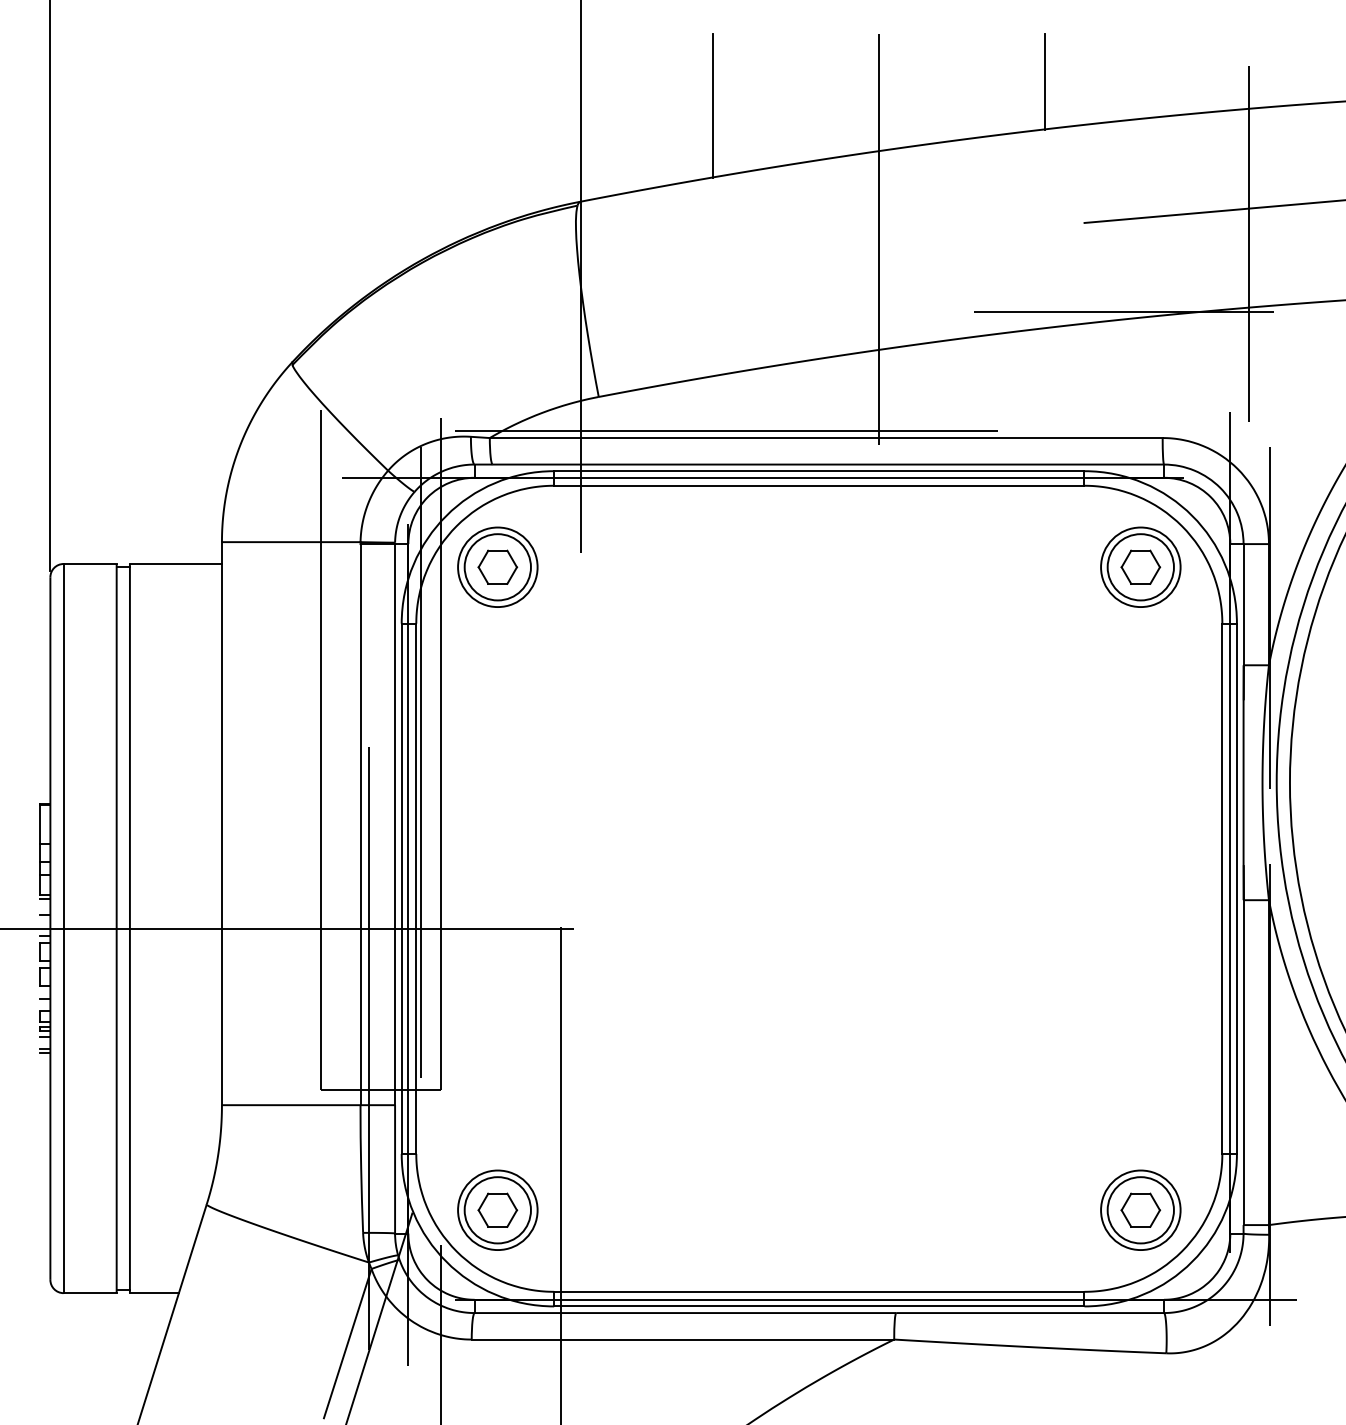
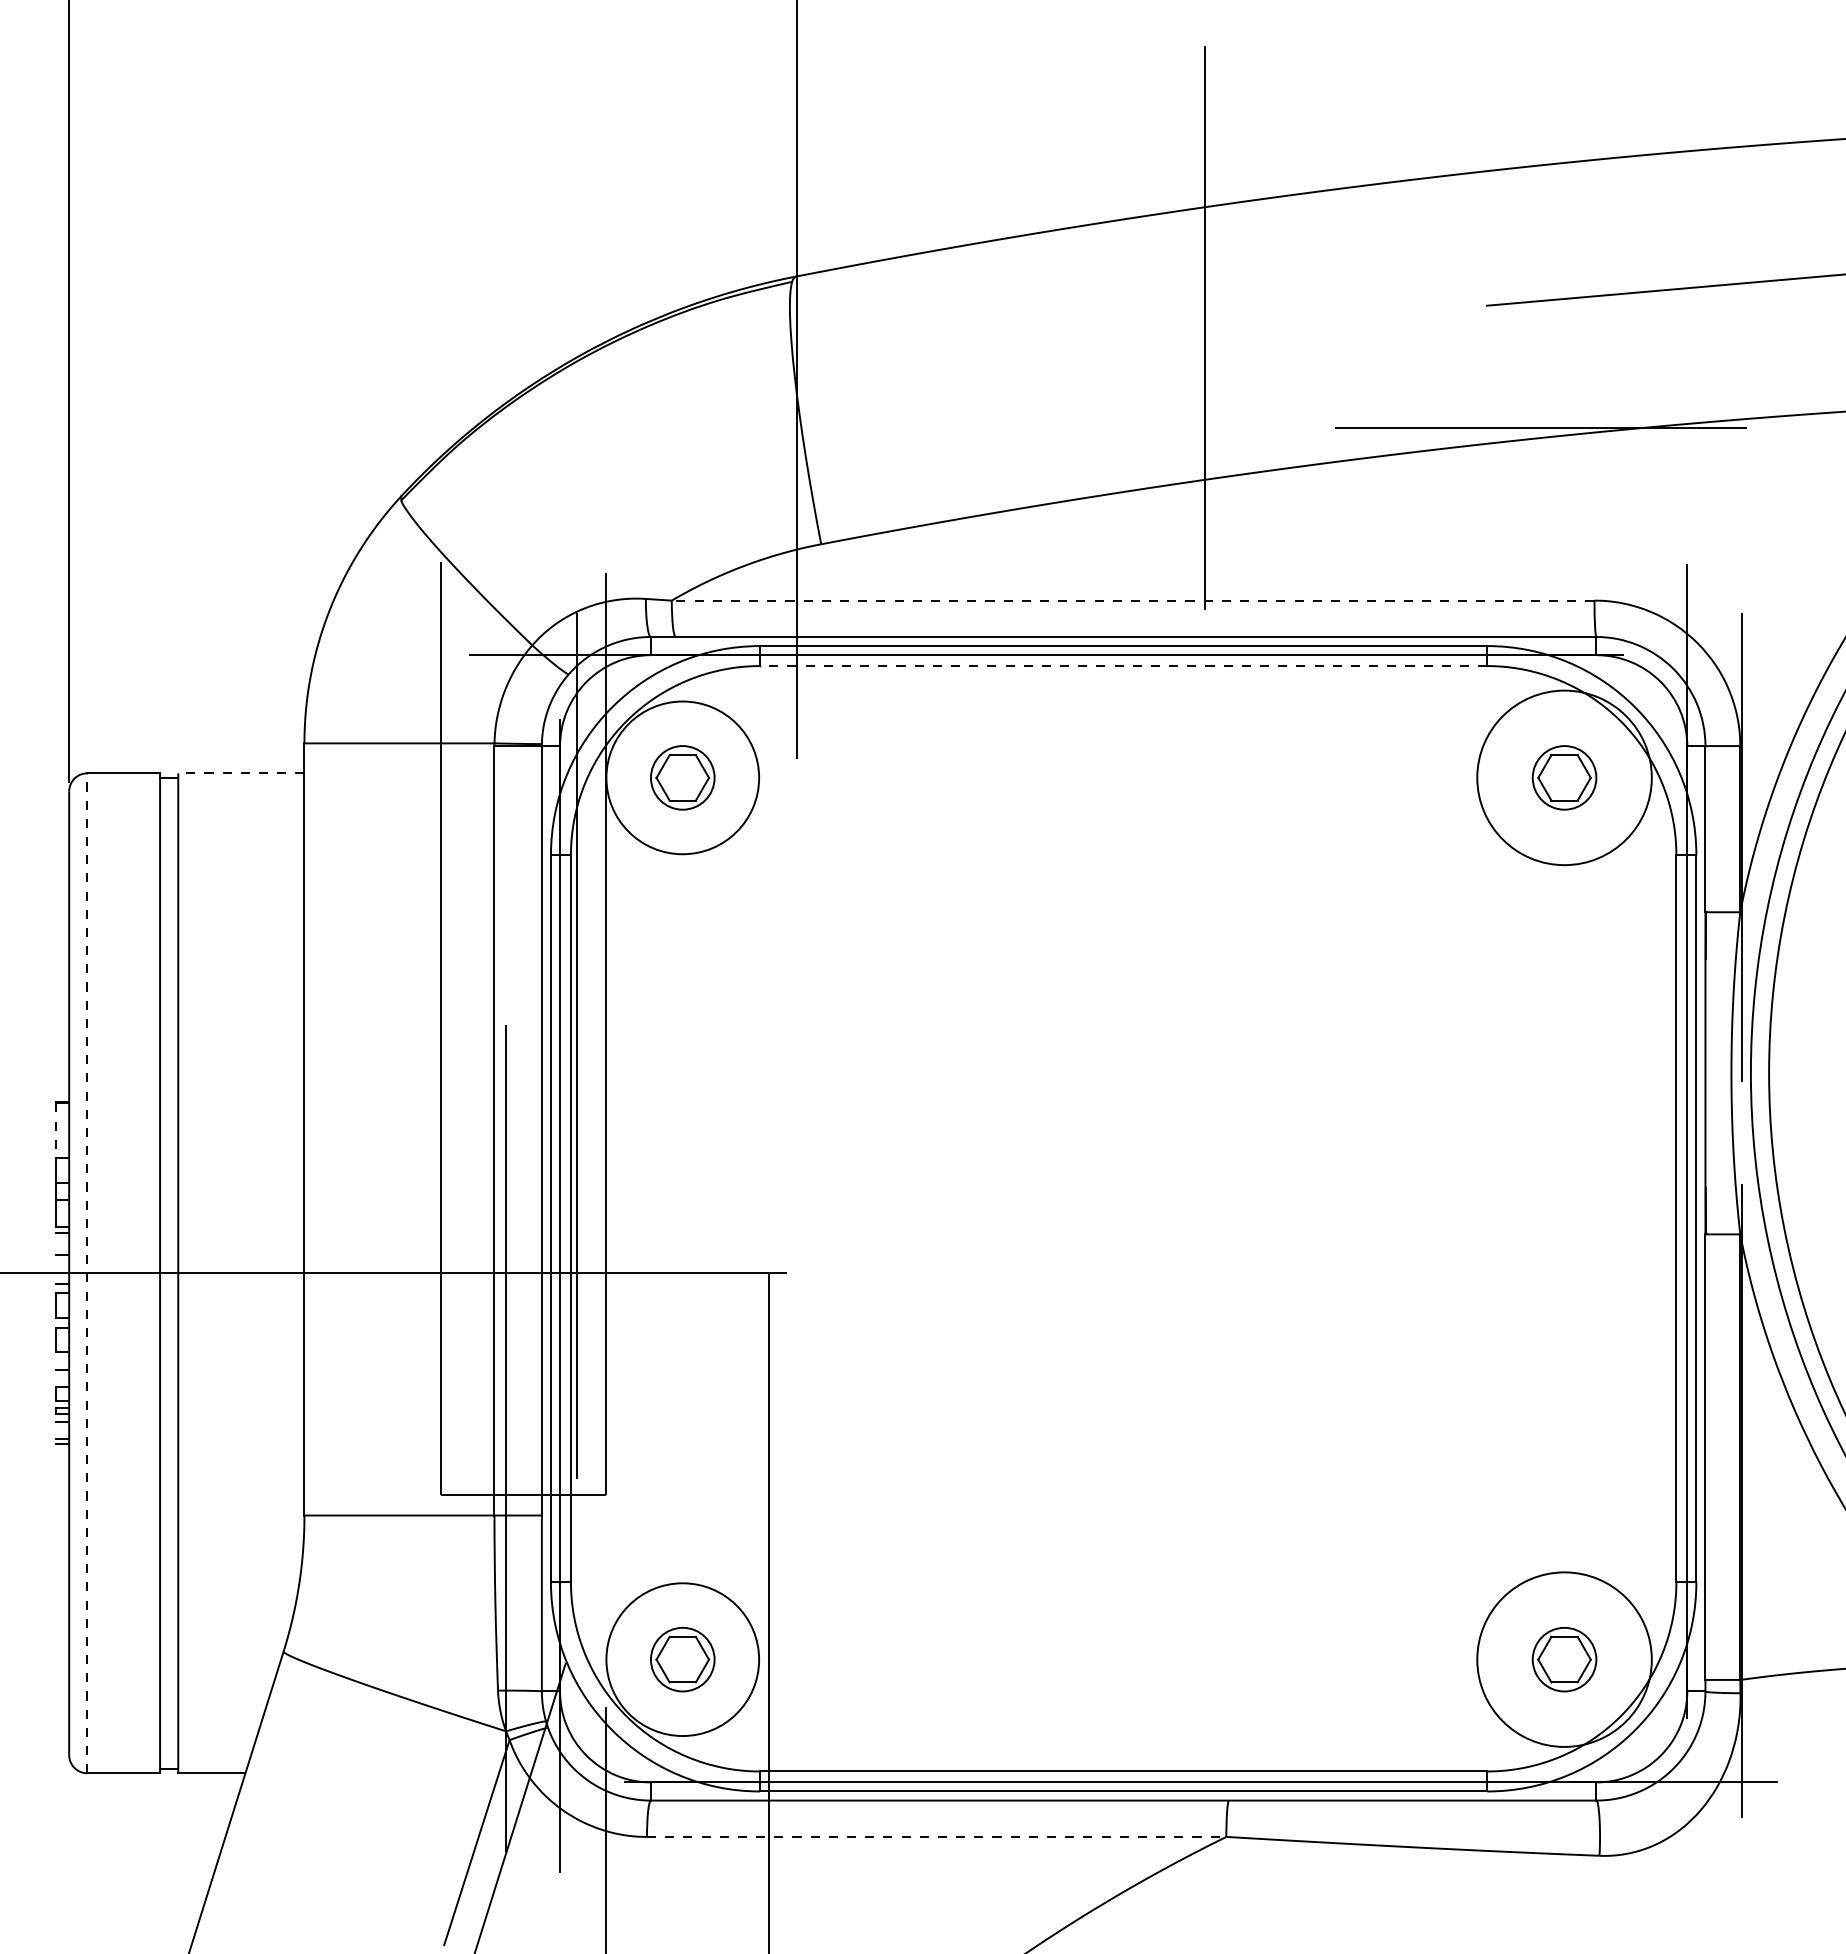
line: (1044, 82) -> (1432, 112), removed
line: (713, 106) -> (978, 145), removed
line: (1248, 243) -> (1712, 334), removed
line: (725, 431) -> (995, 591), removed
line: (825, 437) -> (1132, 600), solid -> dashed
line: (819, 486) -> (1123, 666), solid -> dashed
line: (175, 564) -> (240, 773), solid -> dashed
circle: (497, 567) -> (682, 777), size x0.7
circle: (497, 567) -> (682, 777), size x1.4
circle: (1140, 567) -> (1564, 777), size x0.7
circle: (1140, 567) -> (1564, 777), size x1.6
line: (40, 825) -> (55, 1131), solid -> dashed
line: (63, 928) -> (87, 1273), solid -> dashed
circle: (497, 1210) -> (682, 1659), size x0.7
circle: (497, 1210) -> (682, 1659), size x1.4
circle: (1140, 1210) -> (1564, 1659), size x0.7
circle: (1140, 1210) -> (1564, 1659), size x1.6
line: (682, 1339) -> (936, 1836), solid -> dashed

